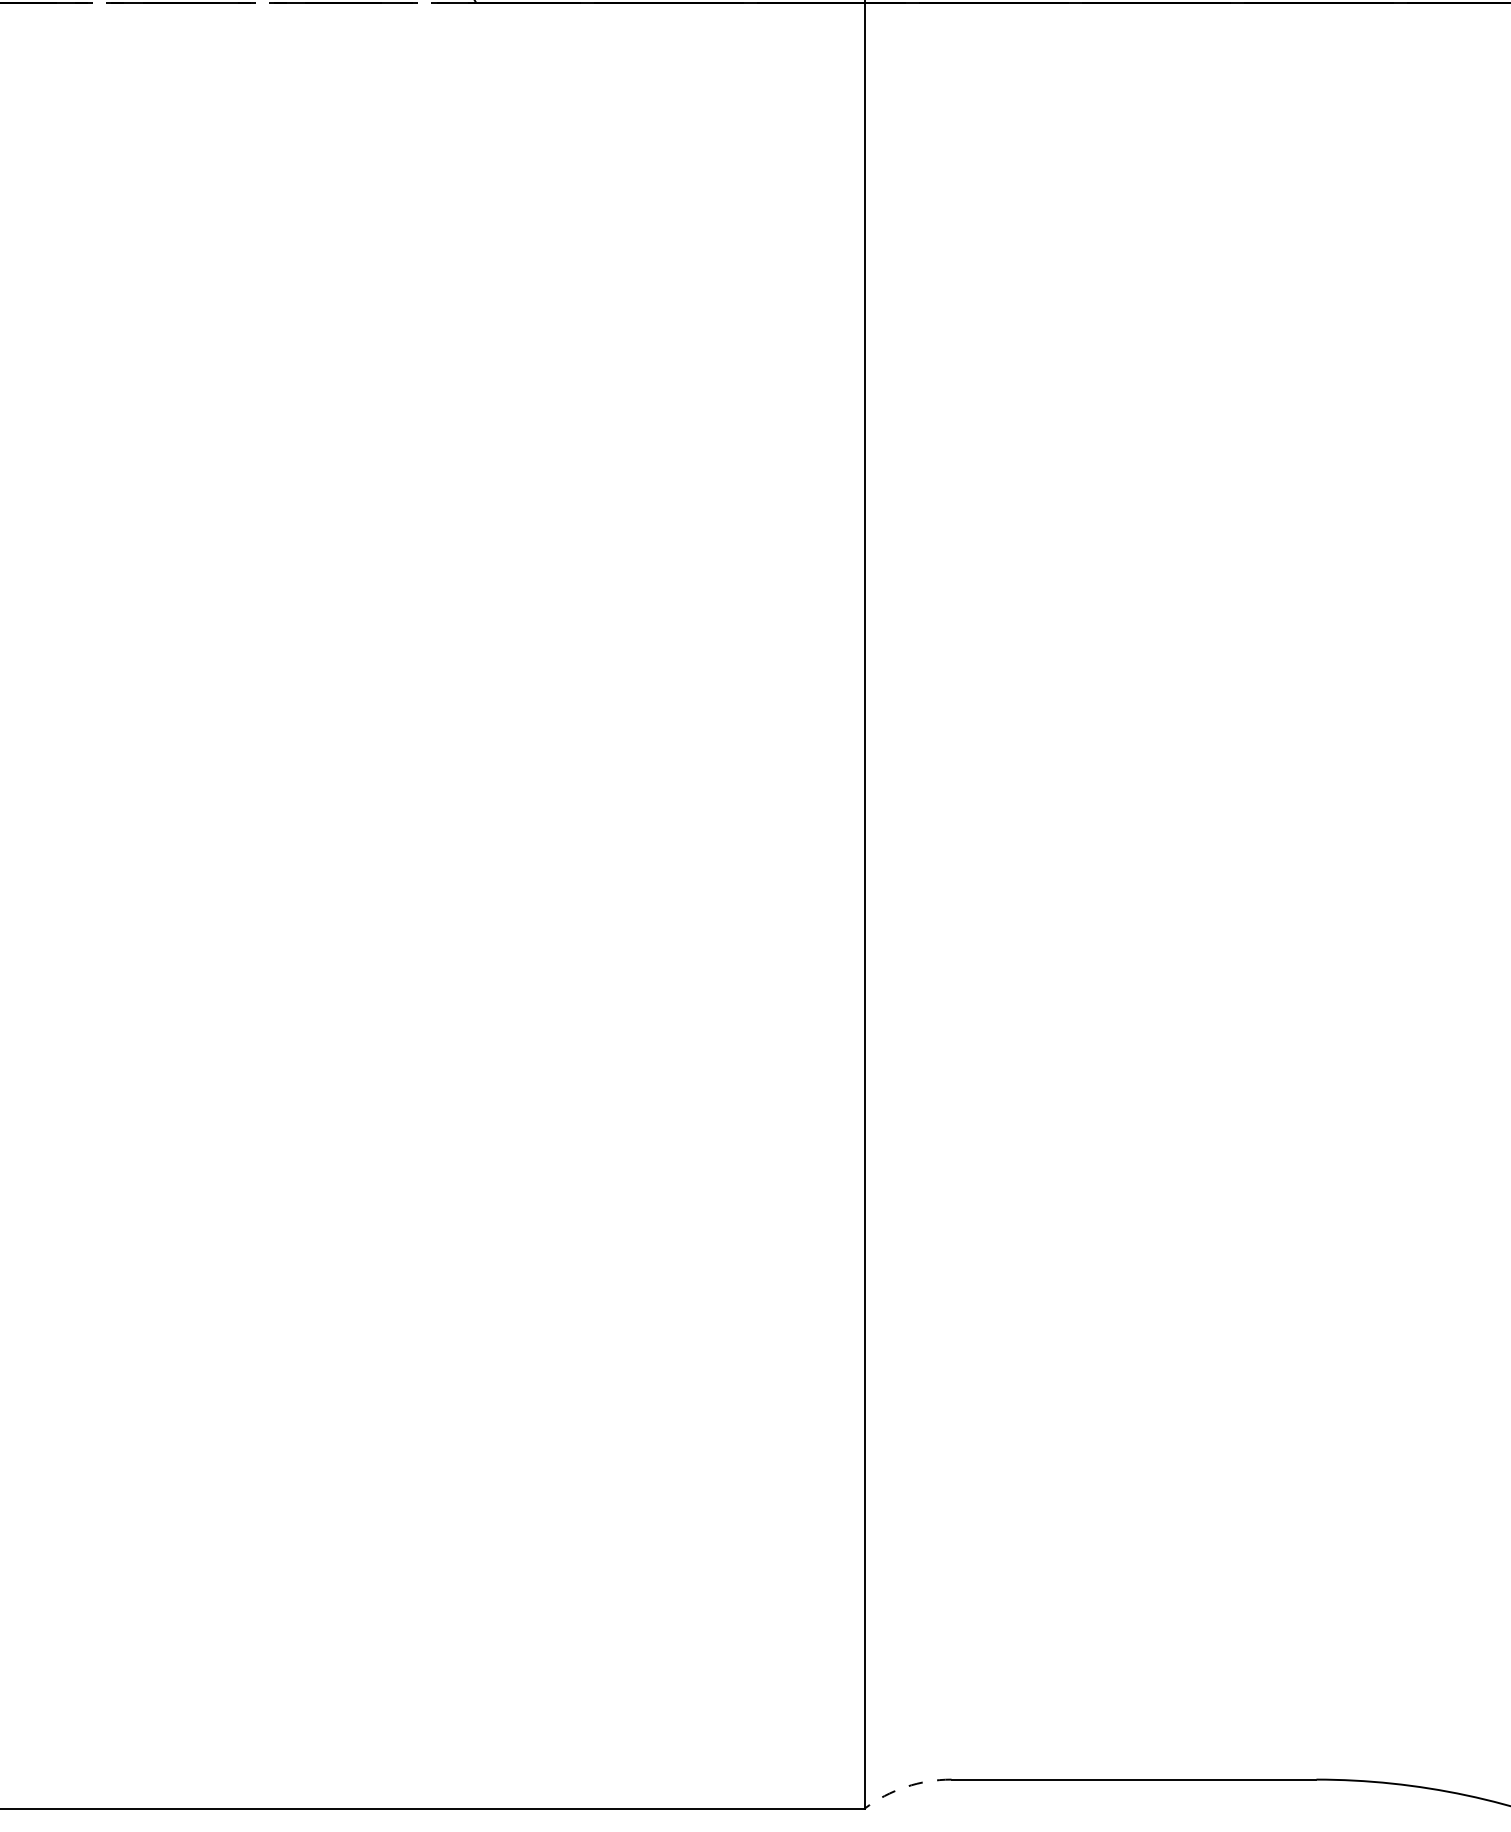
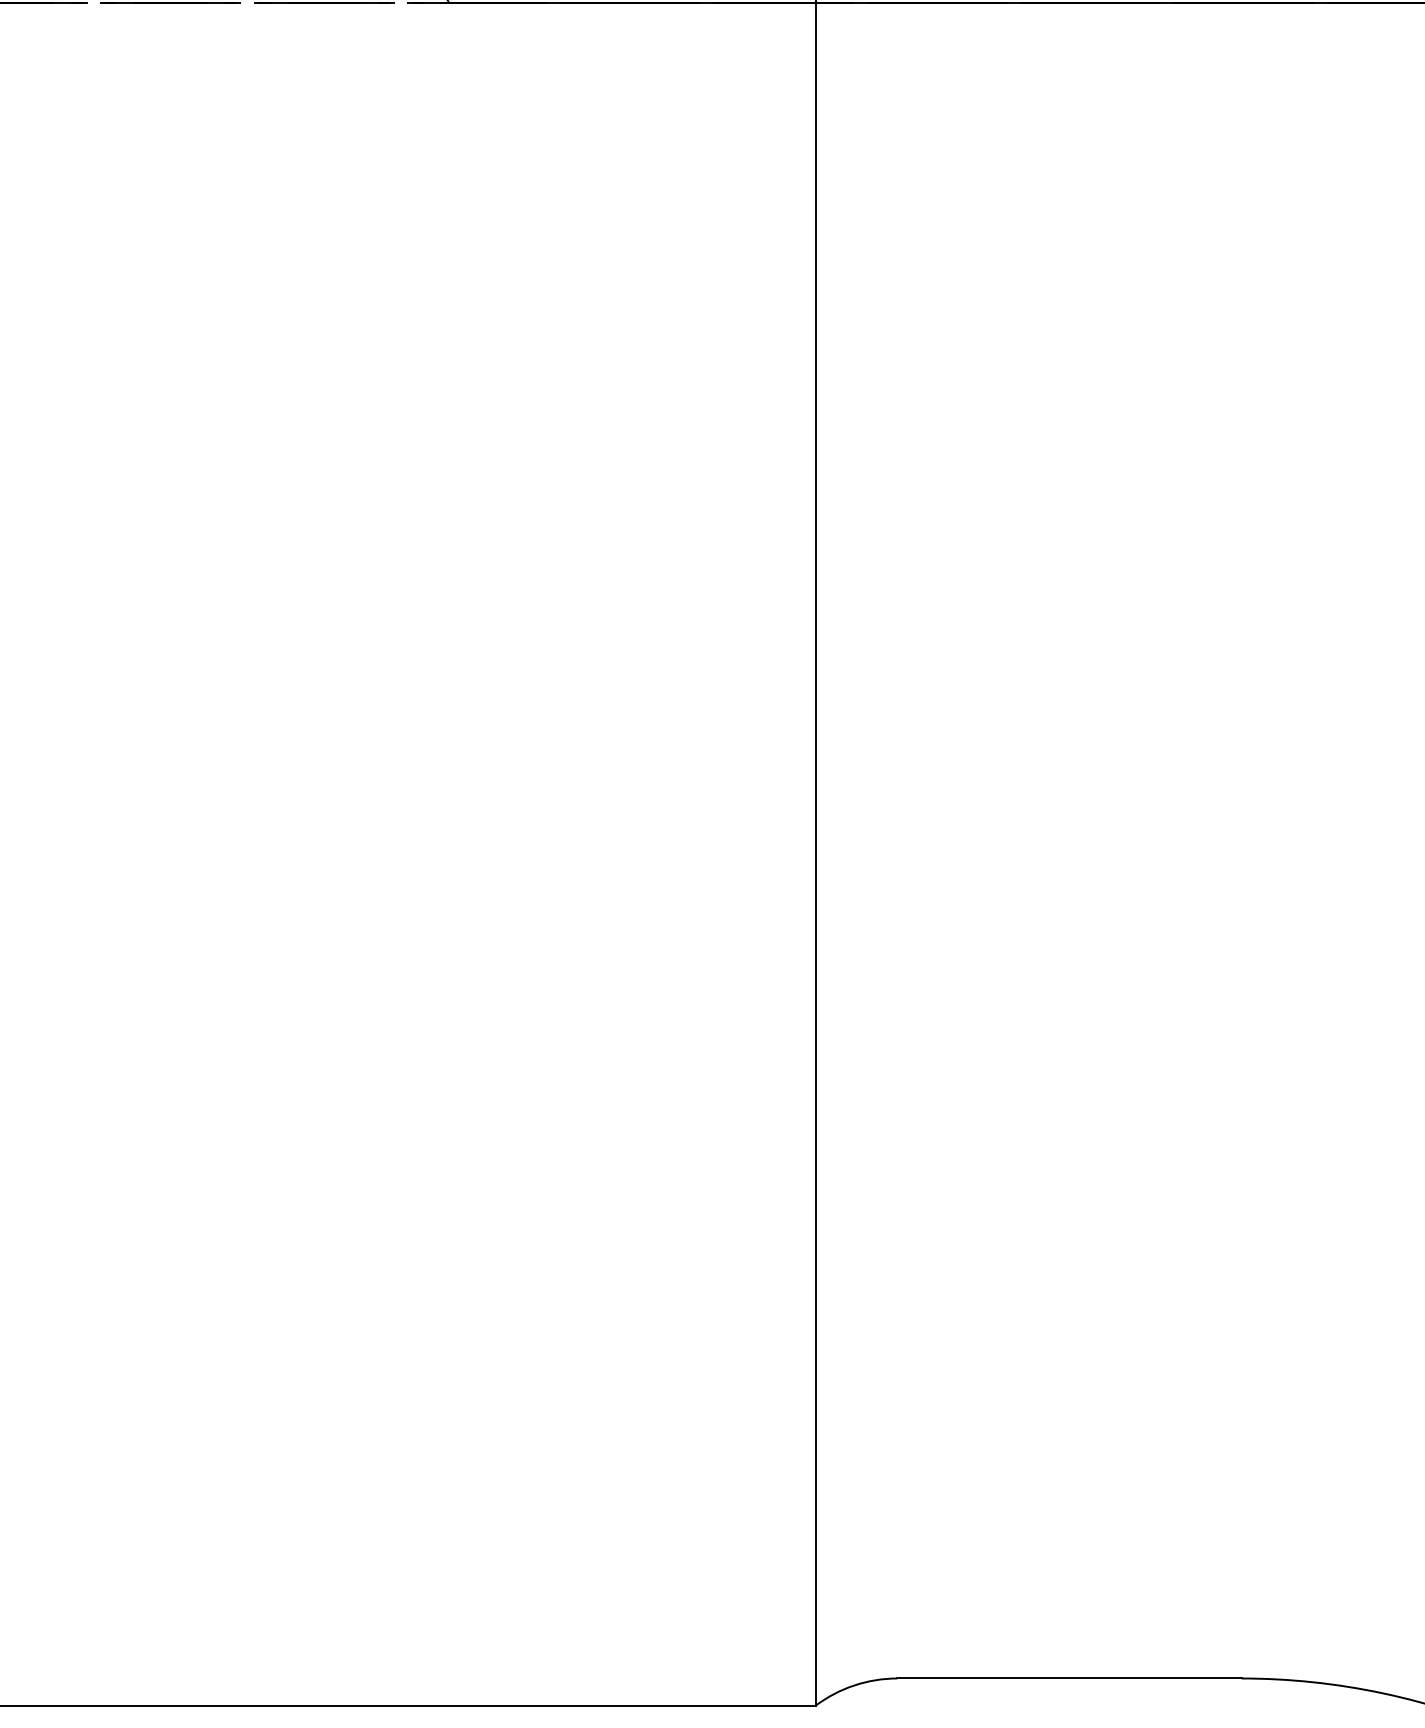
arc: (906, 1787) -> (854, 1685), dashed -> solid

